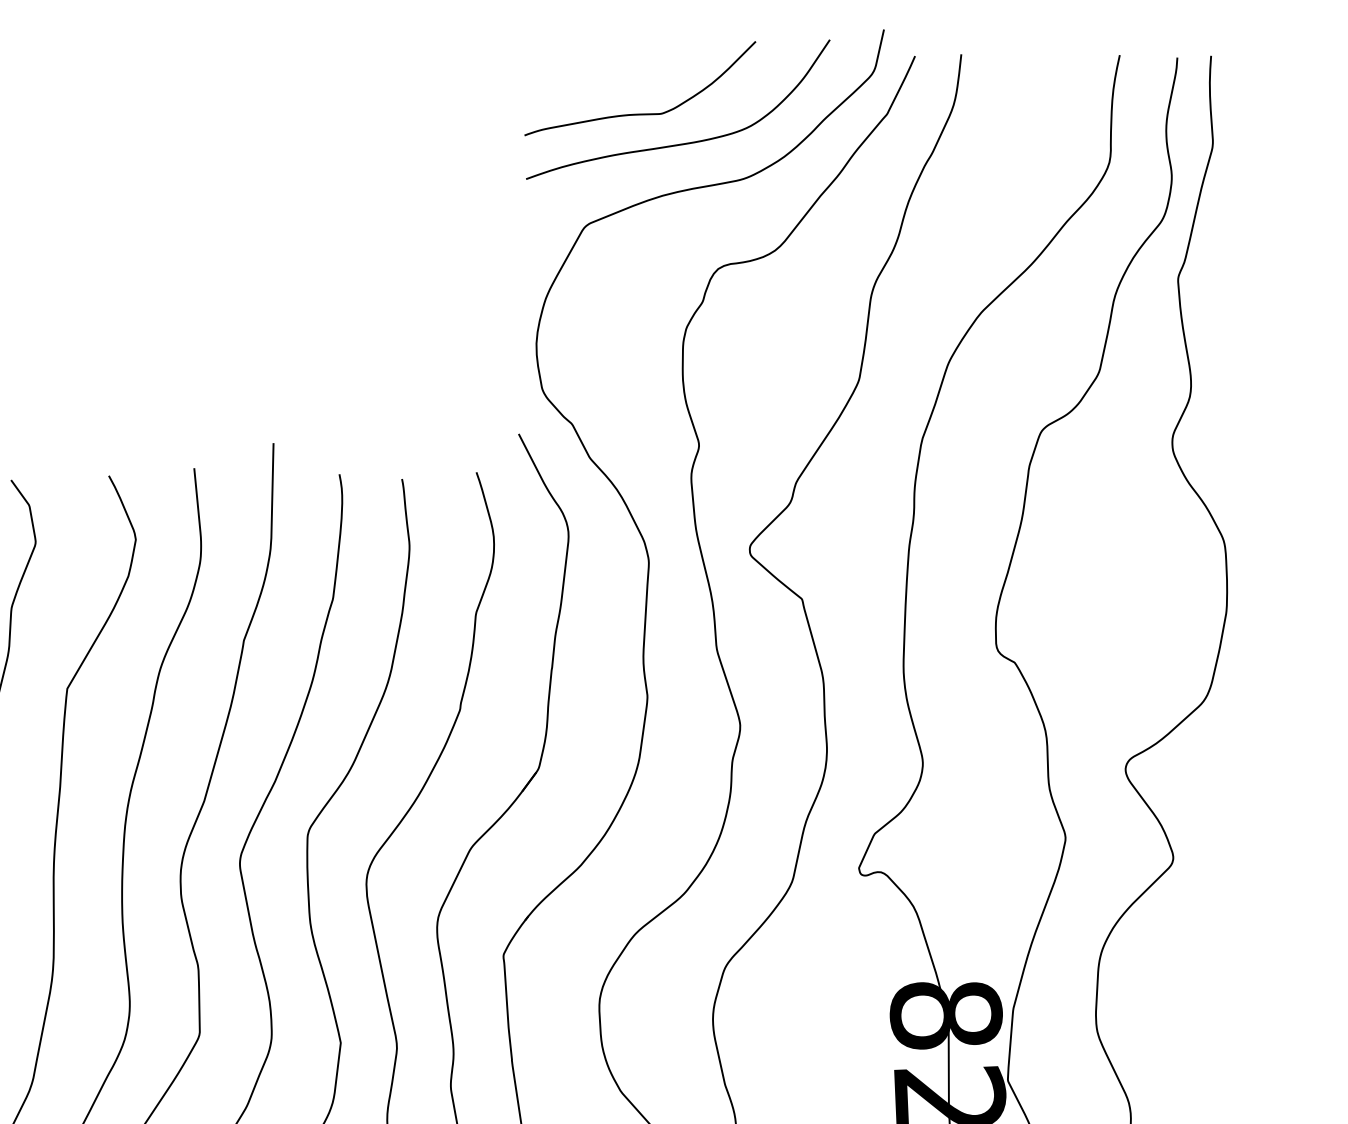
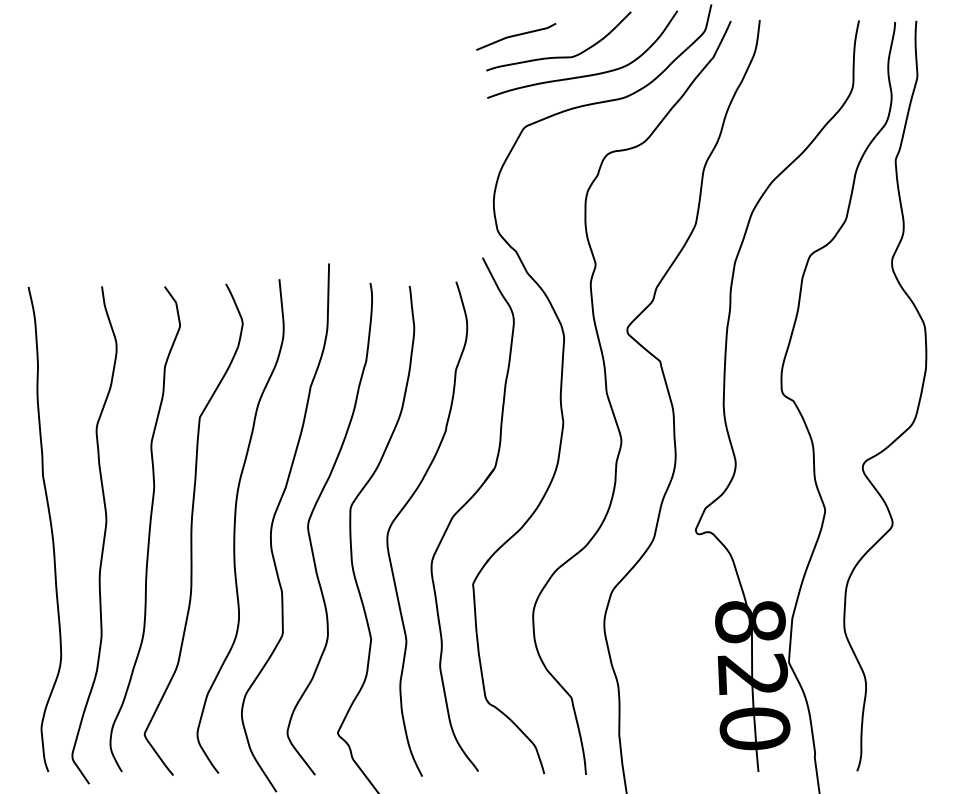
curve: (572, 80) -> (516, 36), added

